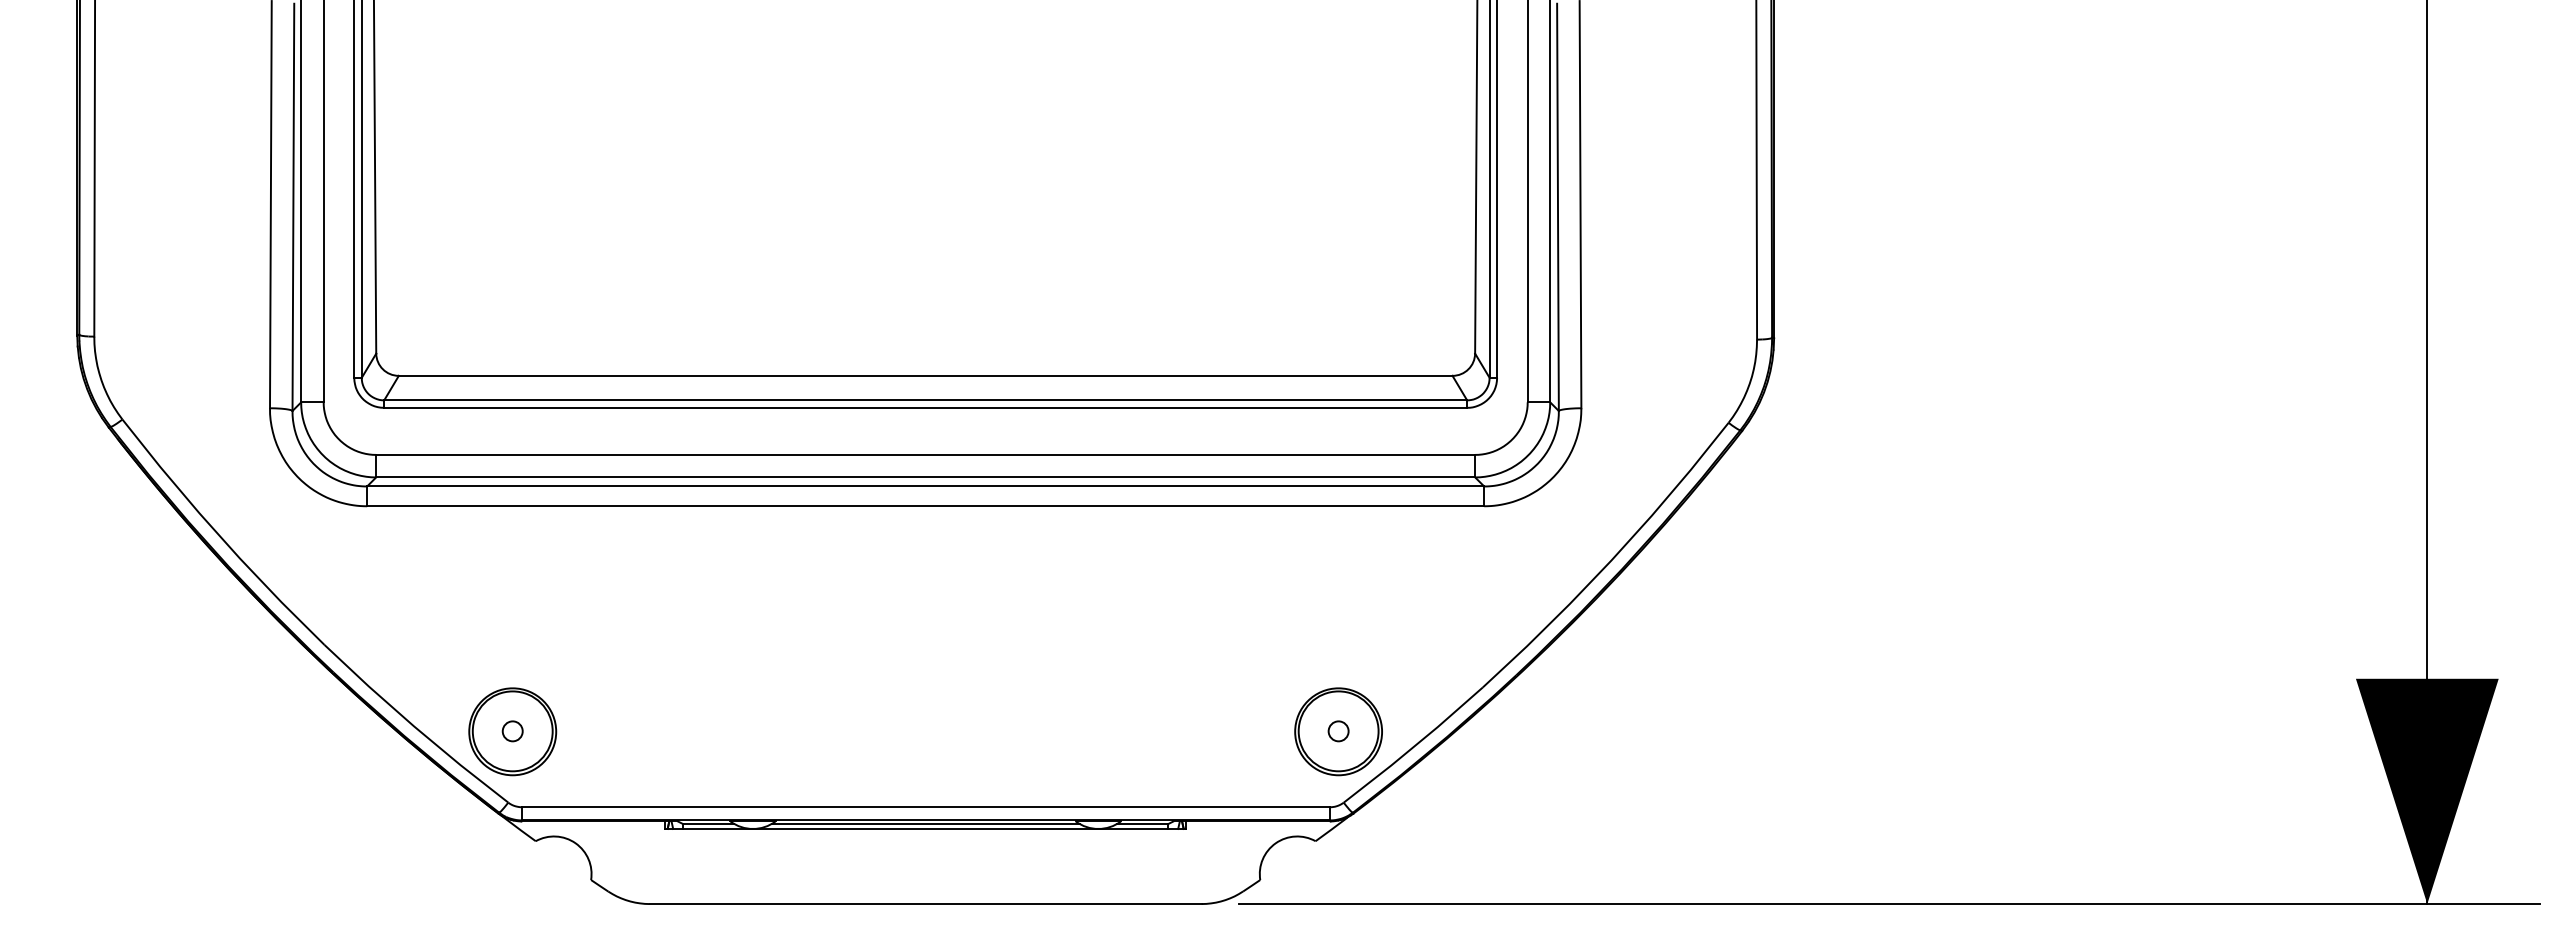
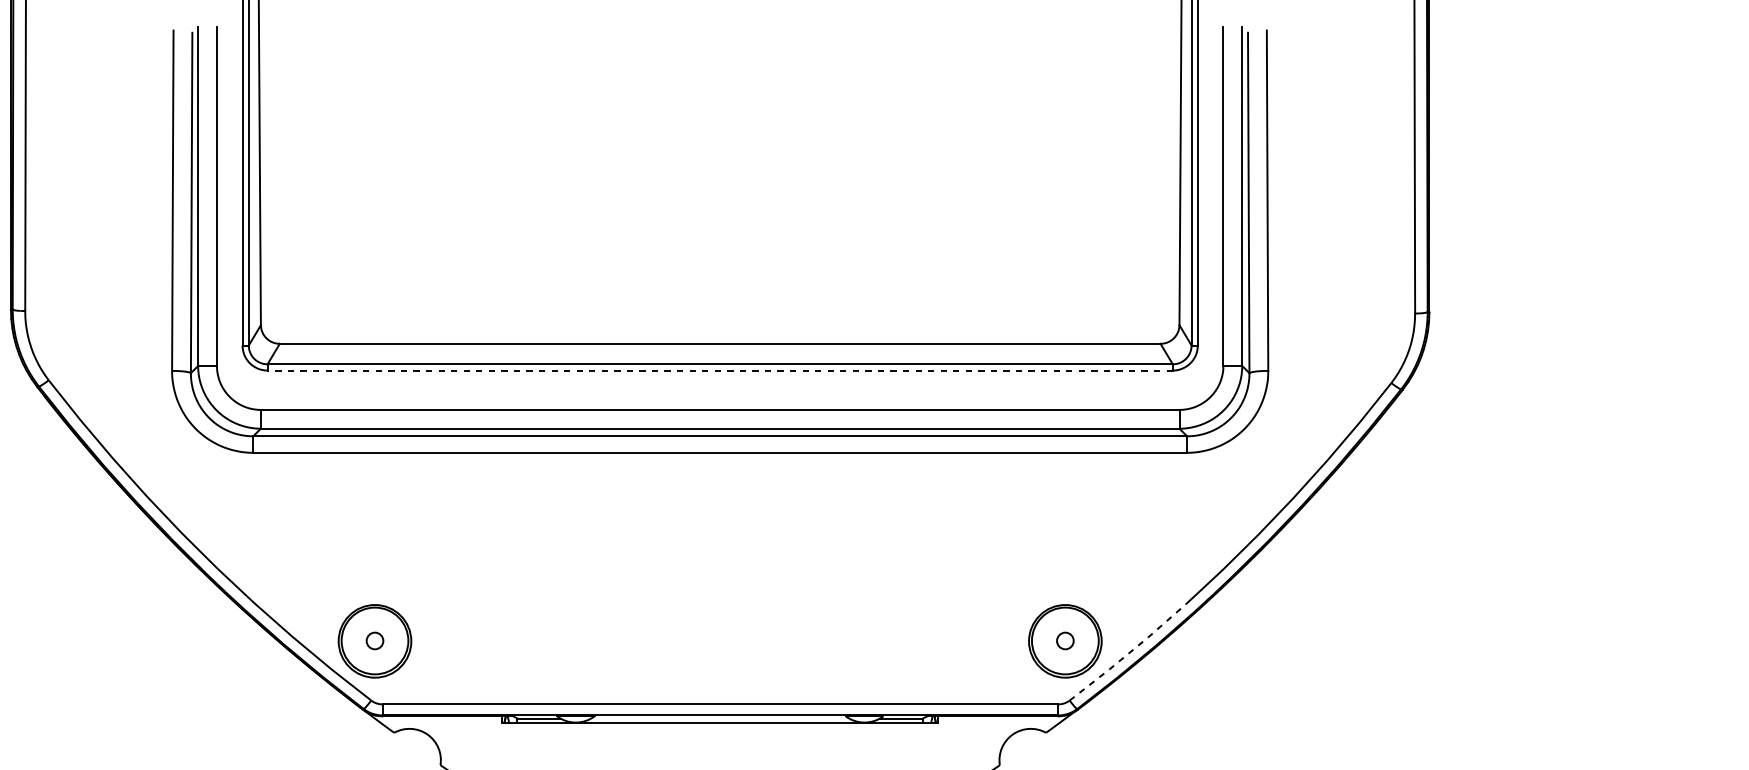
line: (925, 407) -> (720, 370), solid -> dashed
line: (1414, 746) -> (1128, 653), solid -> dashed
line: (925, 824) -> (720, 718), removed

